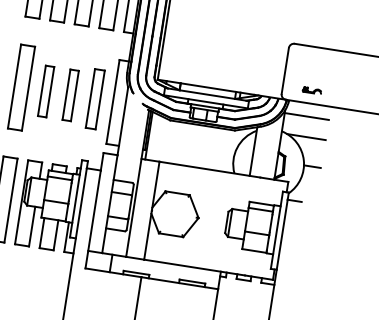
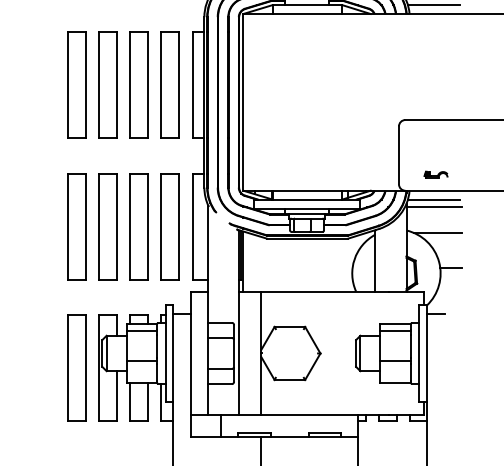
part: (45, 91) -> (107, 226), size x1.67
part: (70, 95) -> (138, 226), size x1.67
part: (94, 98) -> (169, 226), size x1.43
line: (307, 110) -> (433, 199), added

